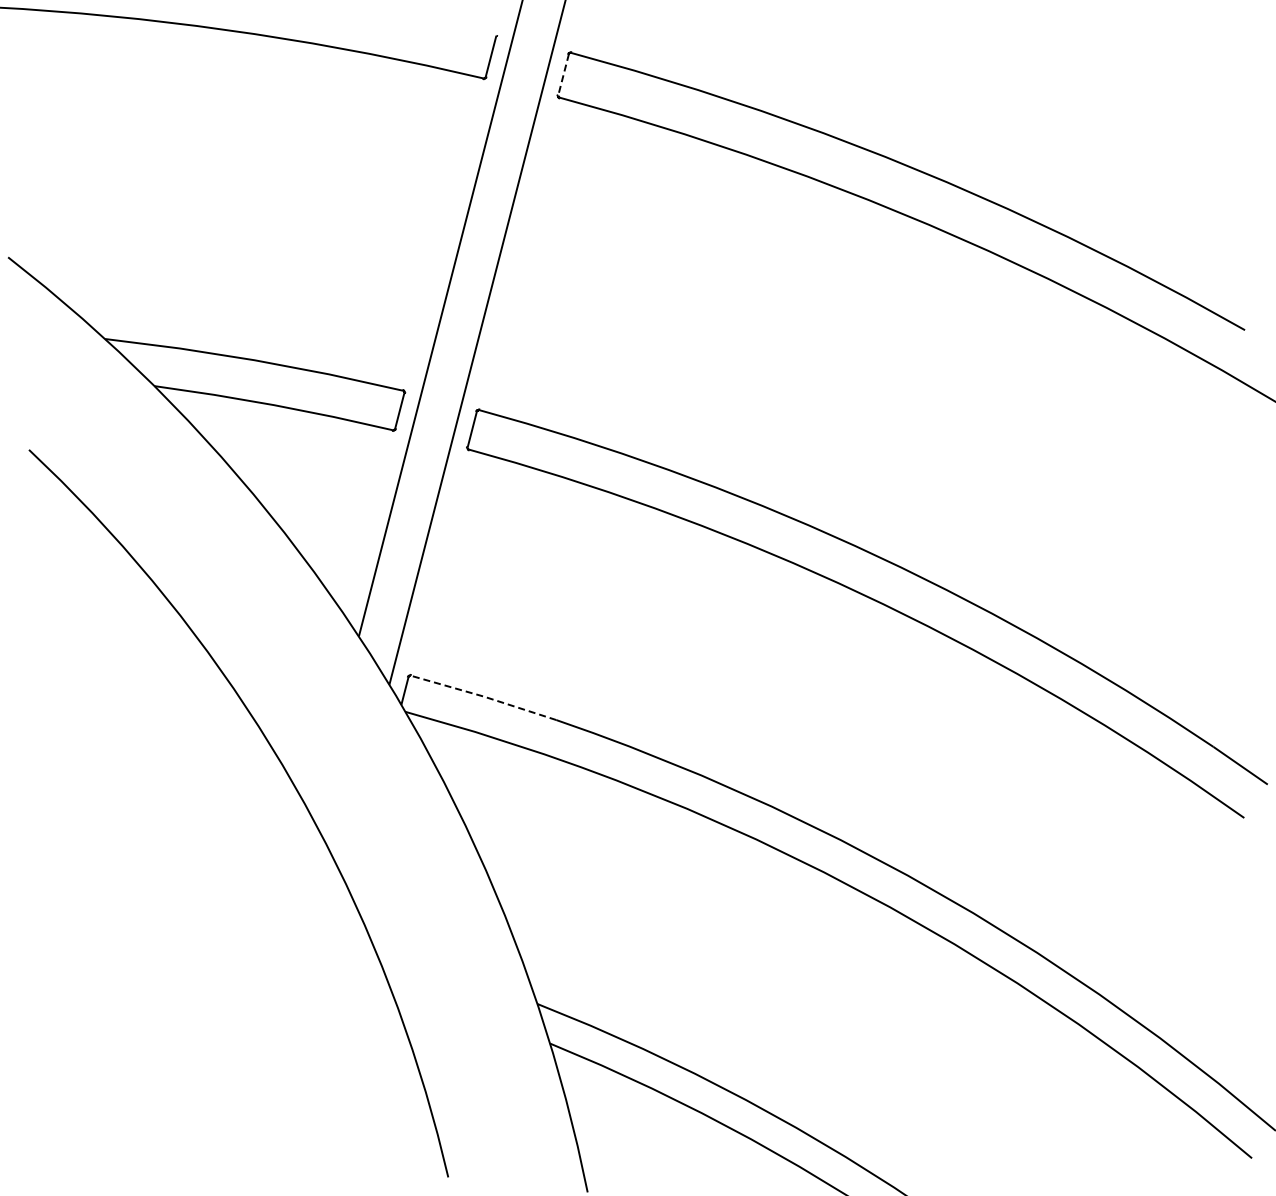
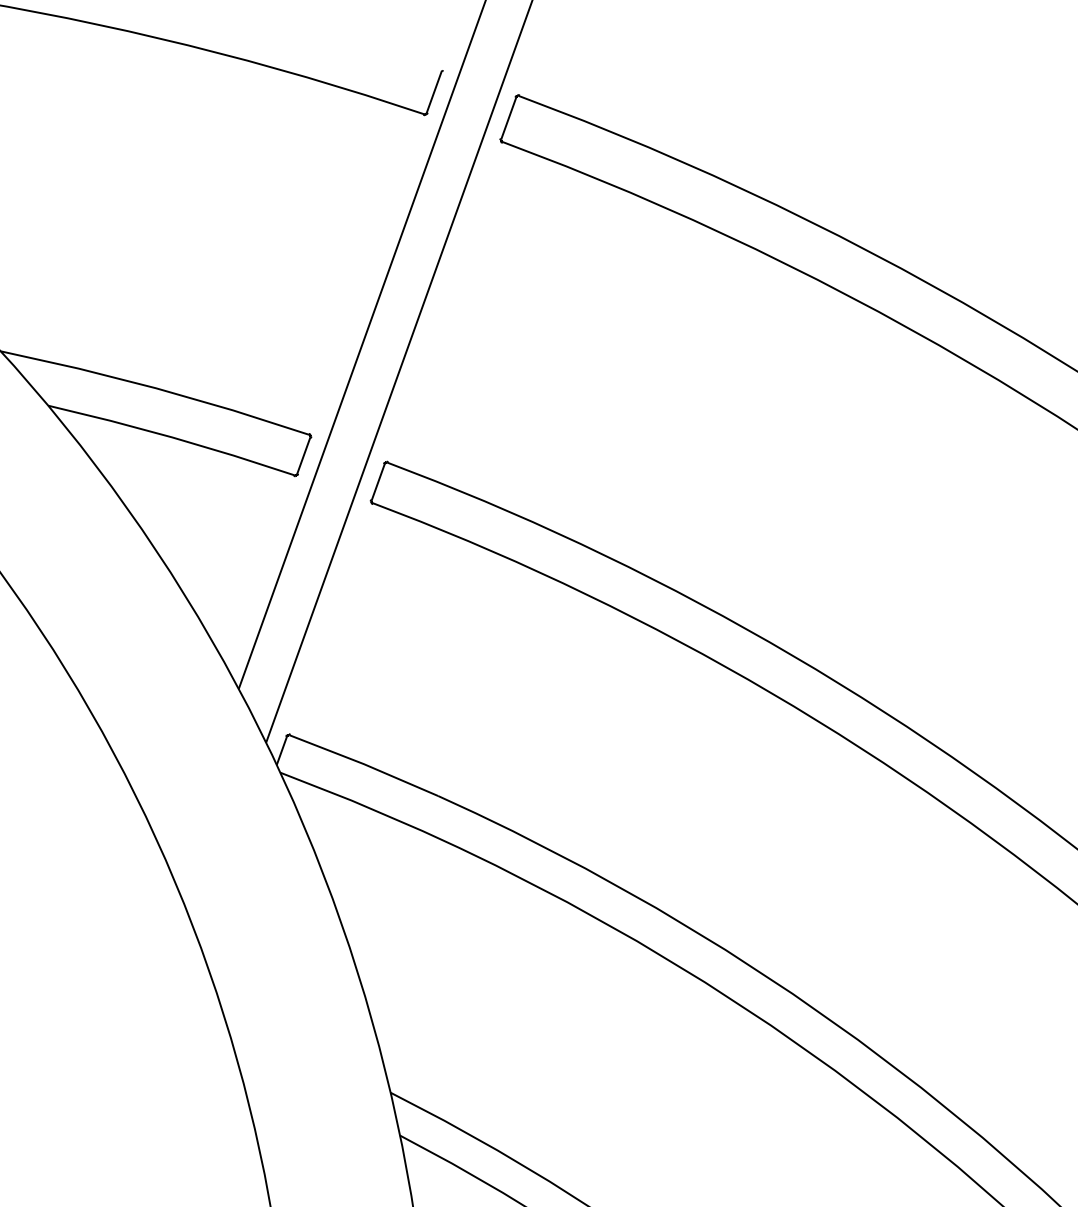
line: (563, 75) -> (508, 119), dashed -> solid
line: (483, 696) -> (363, 764), dashed -> solid

